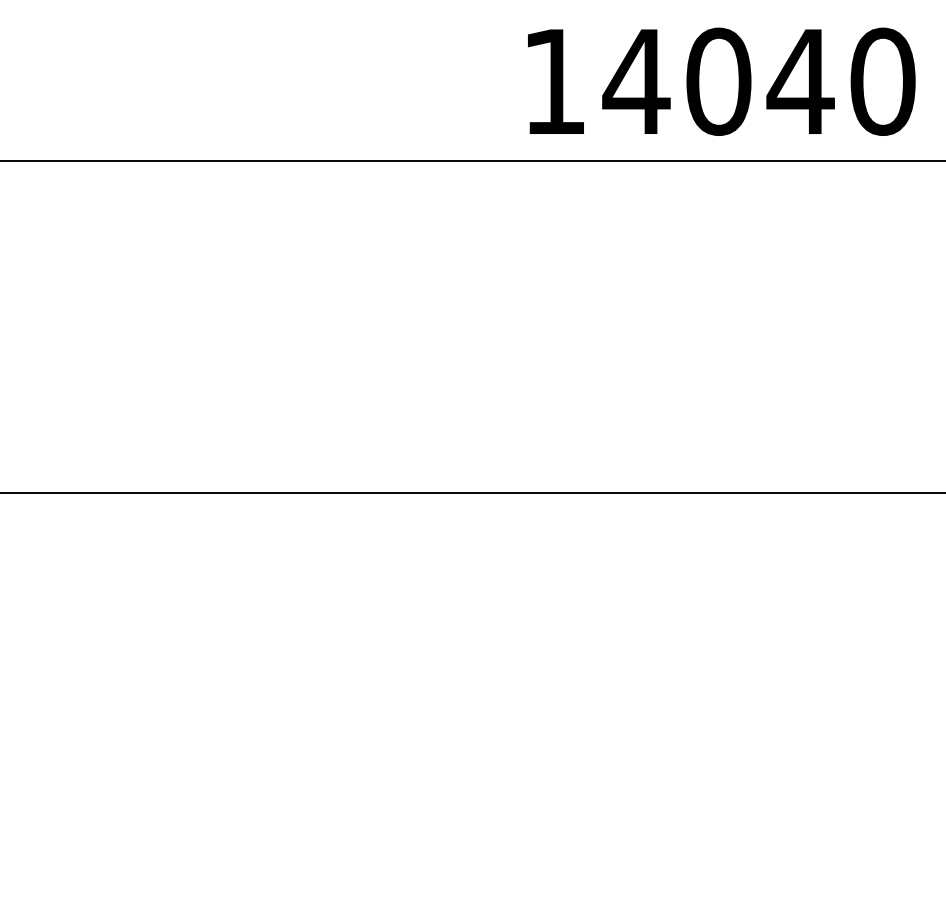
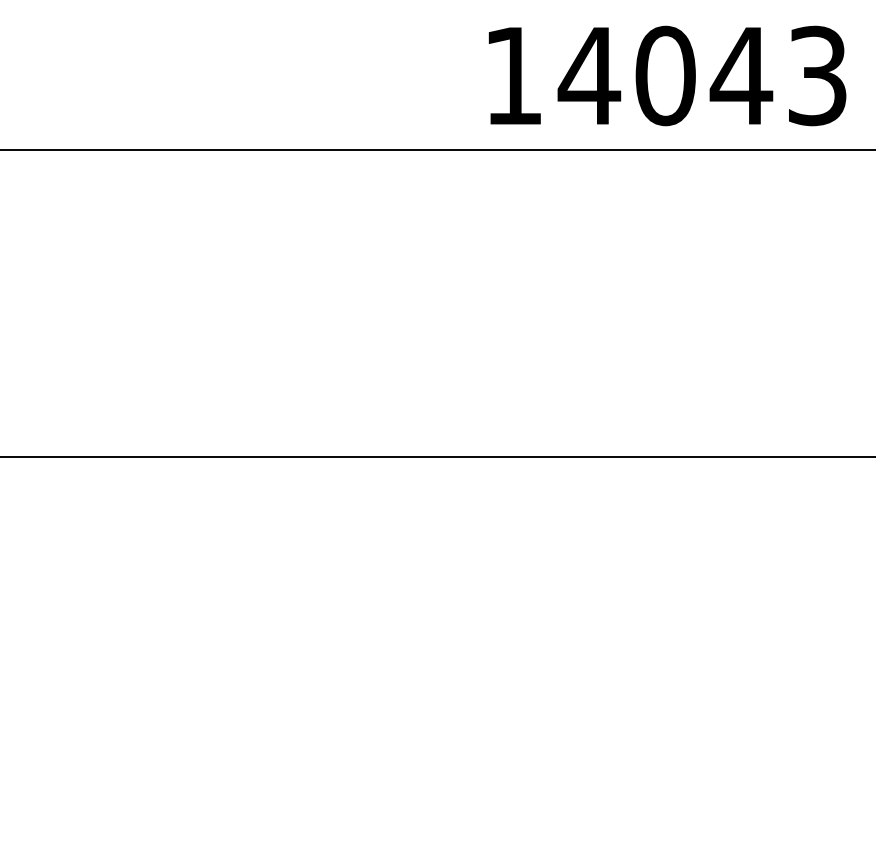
text: (882, 81) -> (817, 75), 14040 -> 14043

